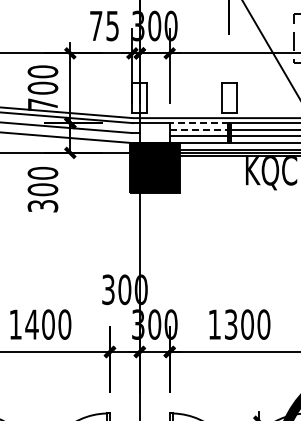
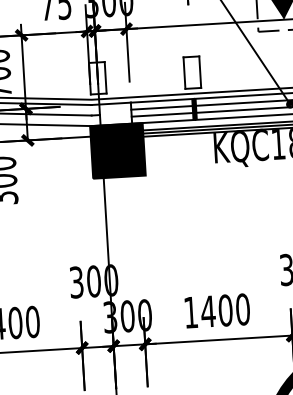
line: (199, 123) -> (162, 101), dashed -> solid
line: (199, 129) -> (162, 107), dashed -> solid
text: (230, 324) -> (207, 311), 1300 -> 1400

